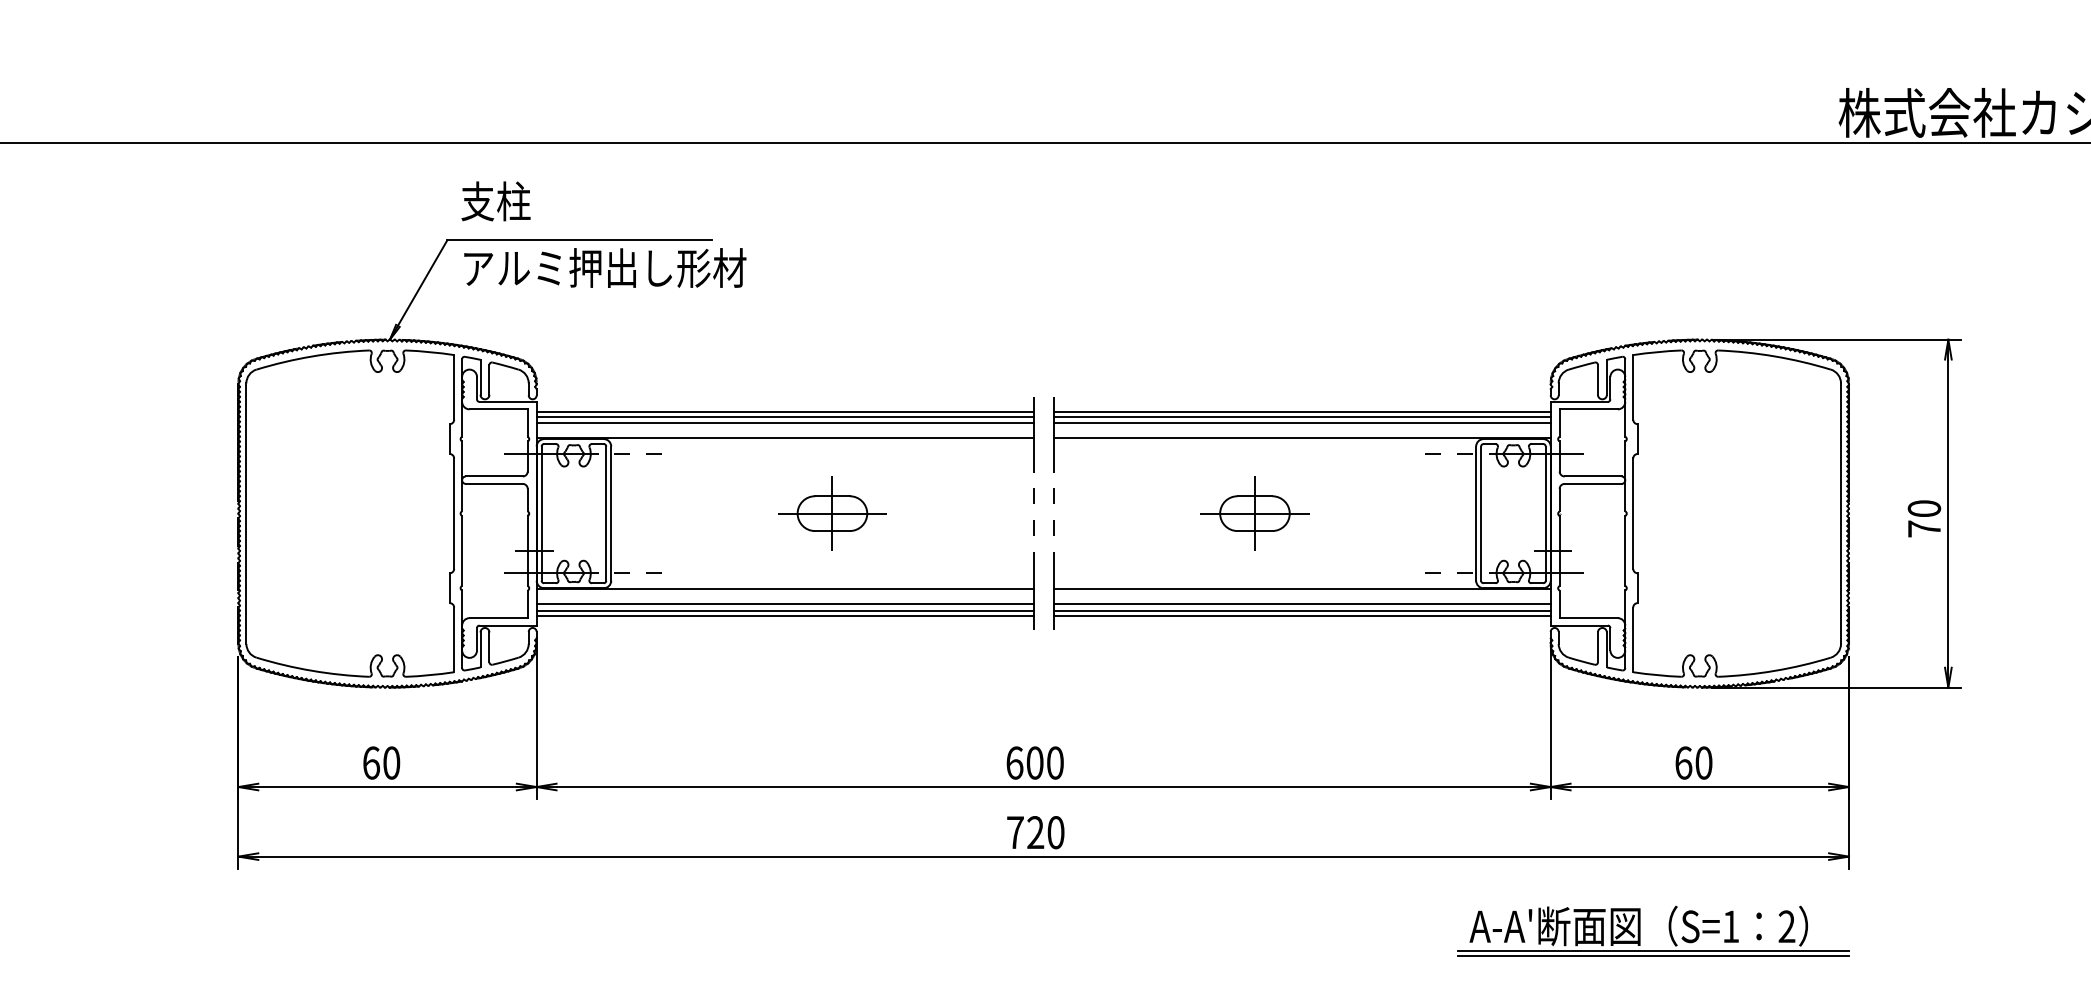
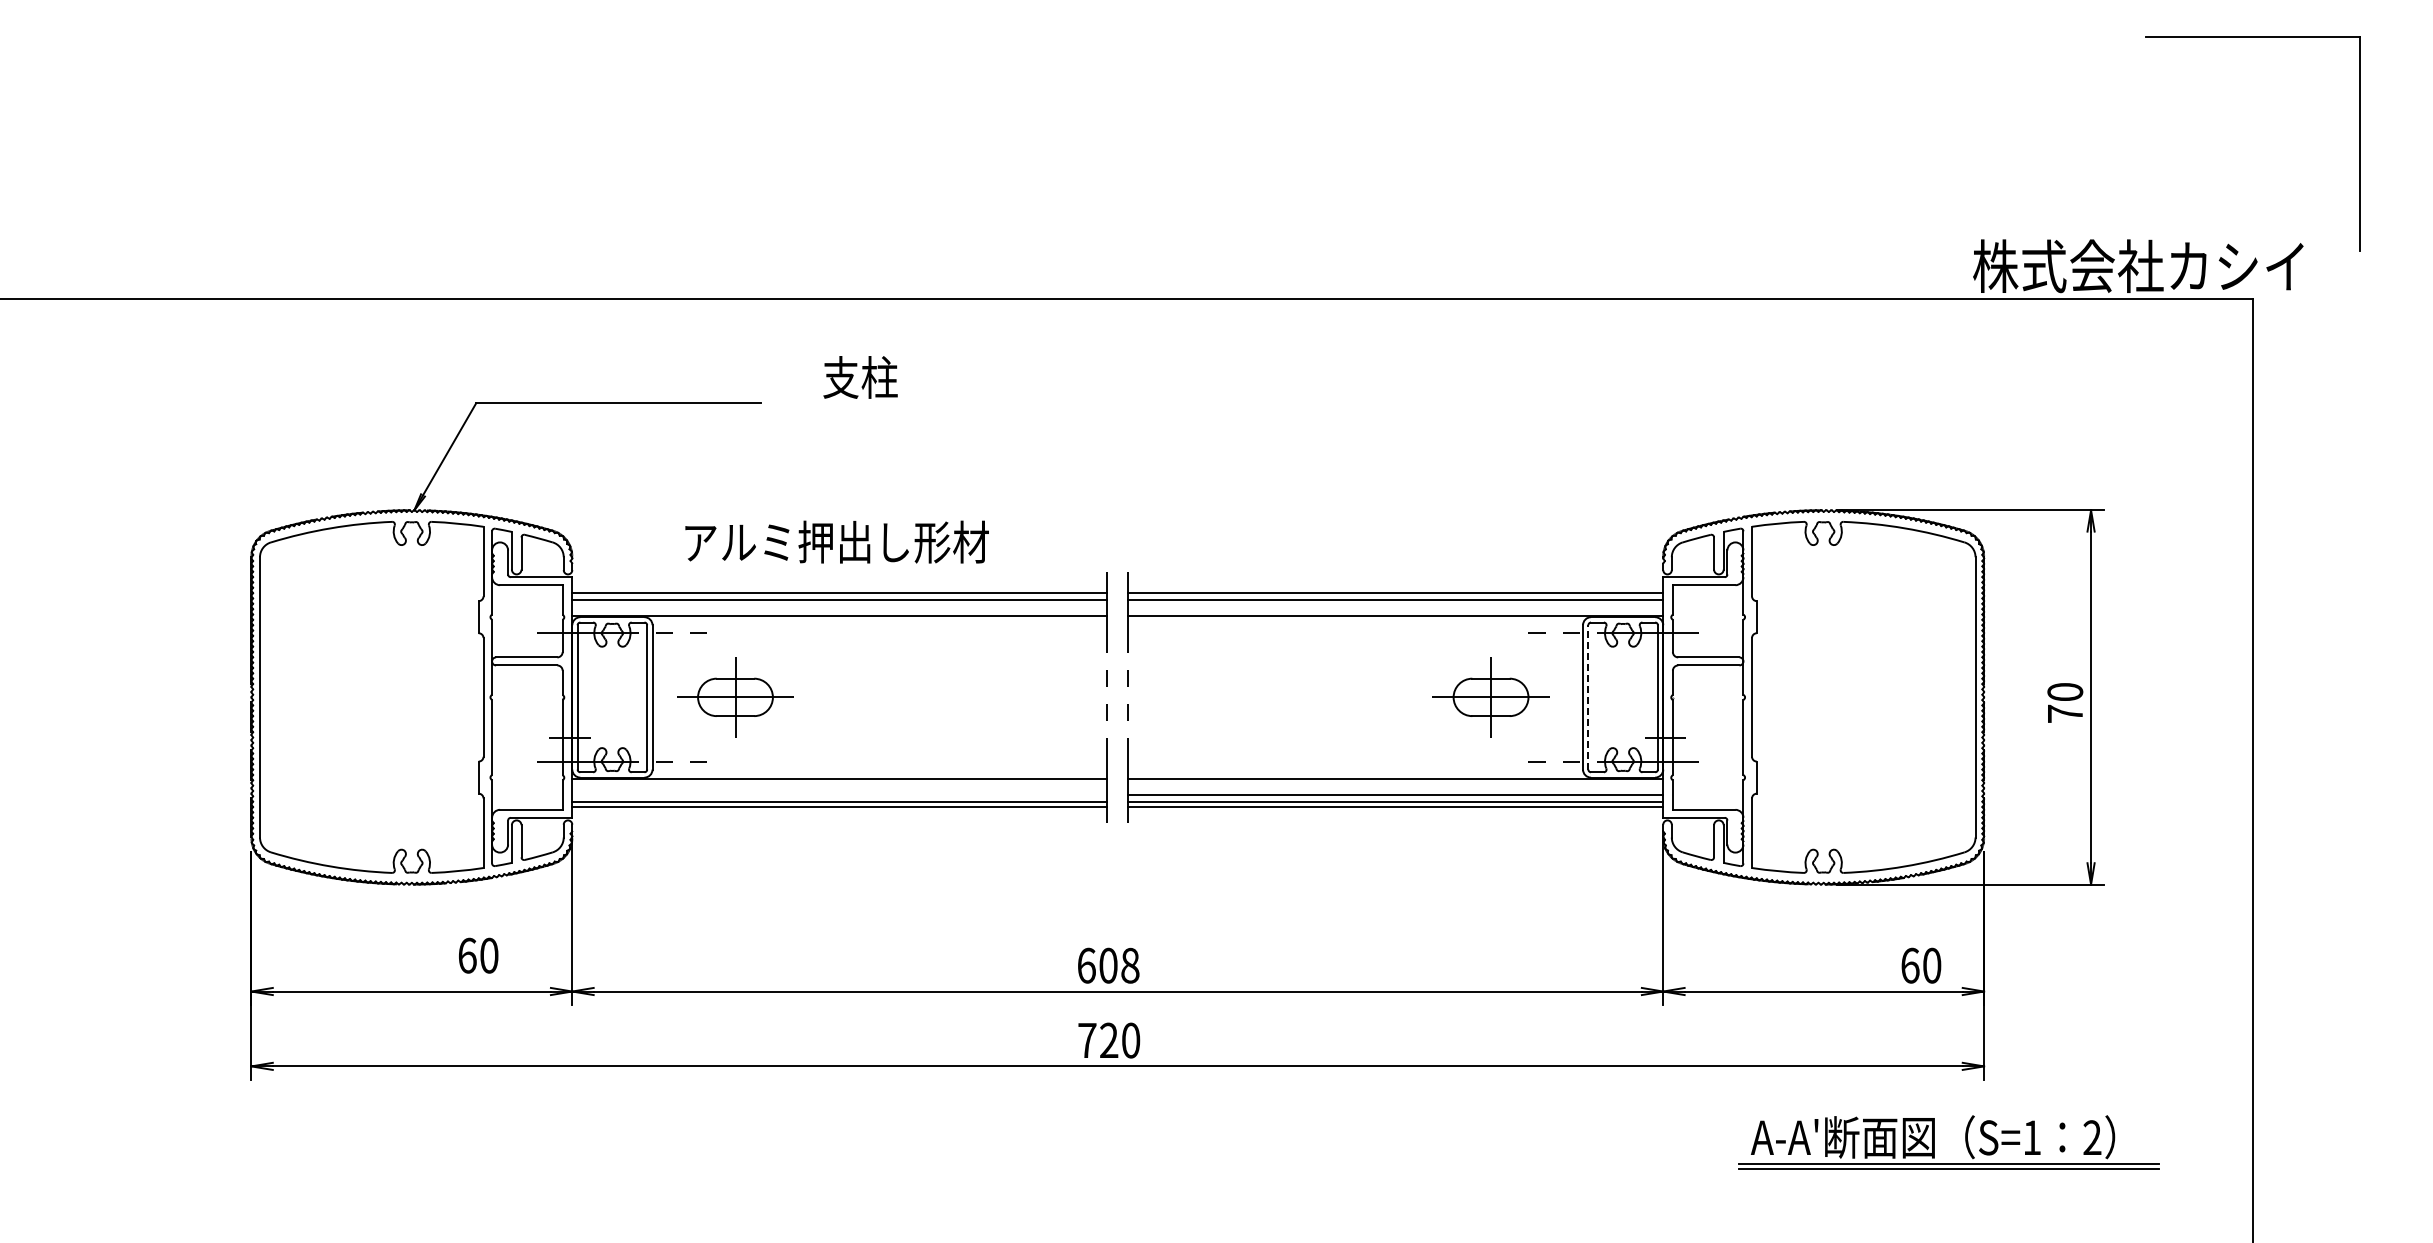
text: (495, 201) -> (860, 377), moved
text: (604, 267) -> (836, 541), moved
line: (785, 411) -> (839, 587), removed
line: (1301, 411) -> (1395, 587), removed
line: (1481, 512) -> (1588, 696), solid -> dashed
part: (832, 513) -> (735, 697), moved
part: (1254, 513) -> (1490, 697), moved
line: (785, 604) -> (839, 795), removed
text: (381, 762) -> (478, 955), moved
text: (1055, 762) -> (1130, 965), 600 -> 608
text: (1694, 762) -> (1921, 965), moved
part: (1640, 931) -> (1934, 1142), moved

